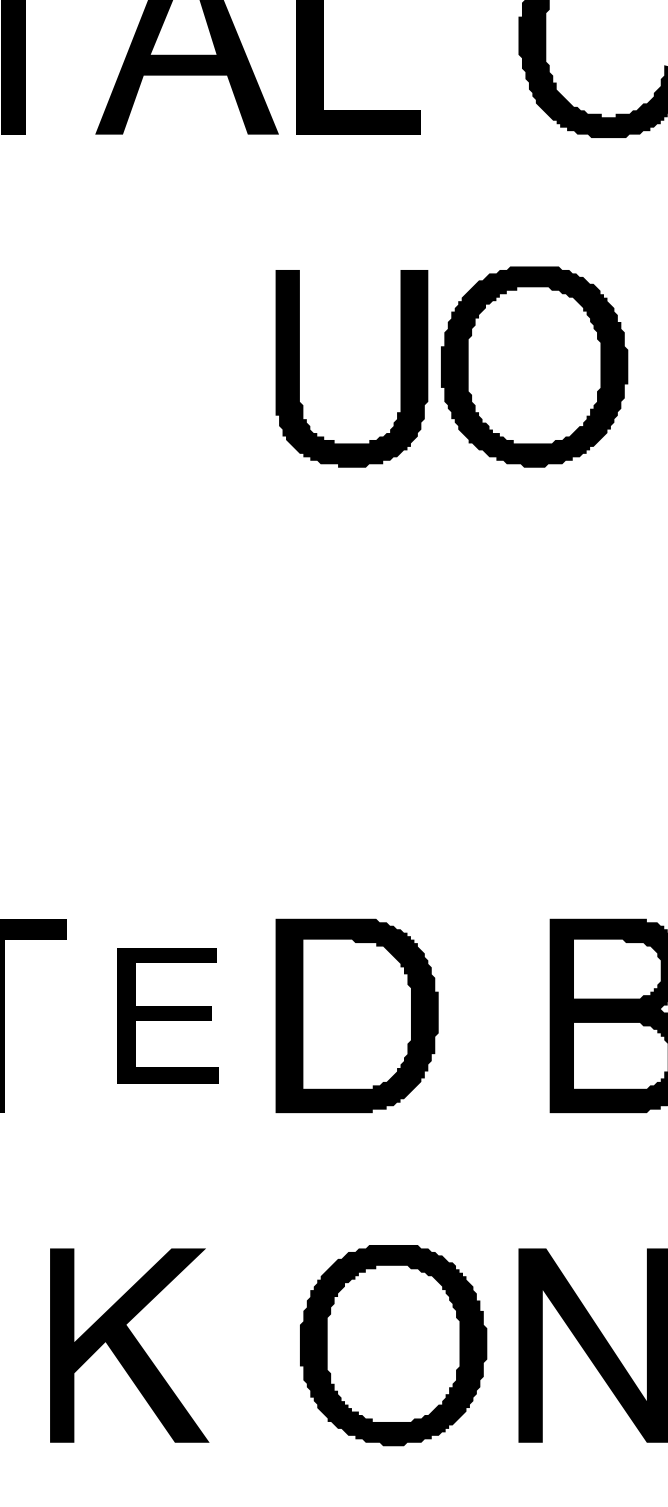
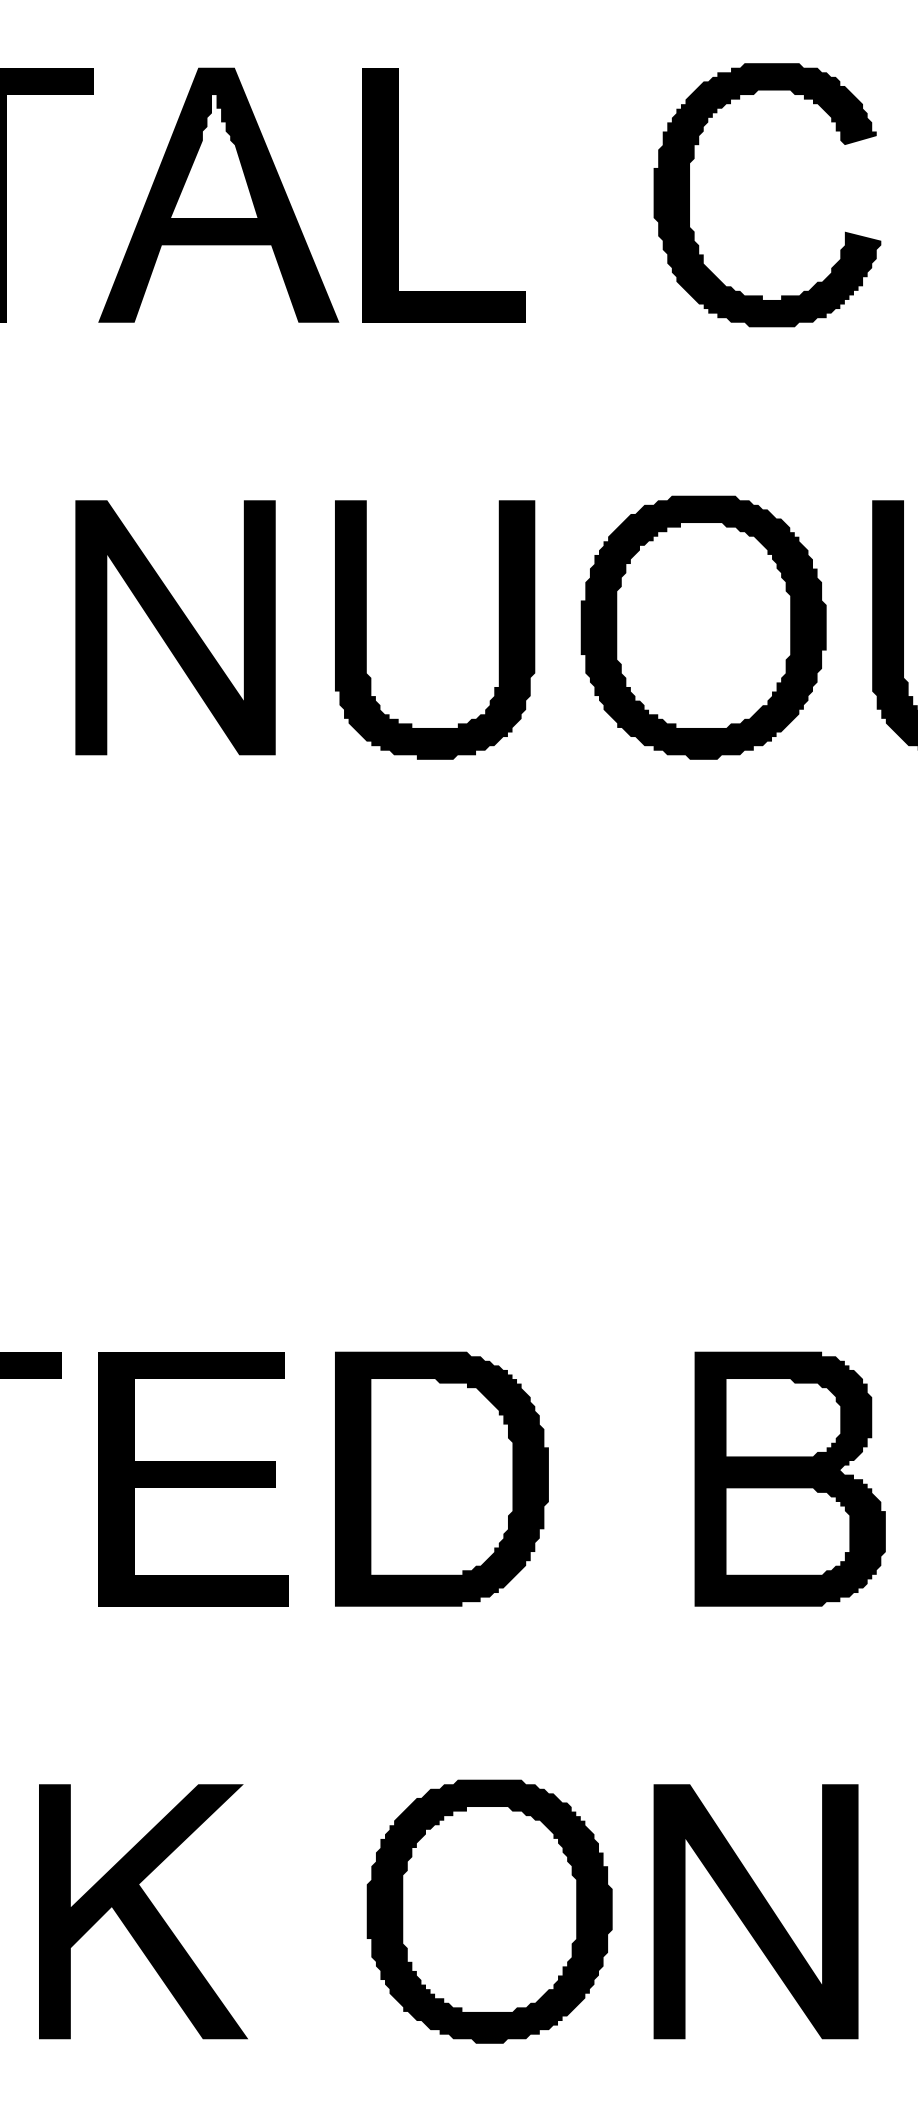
fill: (154, 366) -> (175, 627), added
part: (534, 366) -> (703, 627), moved
part: (167, 1016) -> (193, 1479), size x1.43

